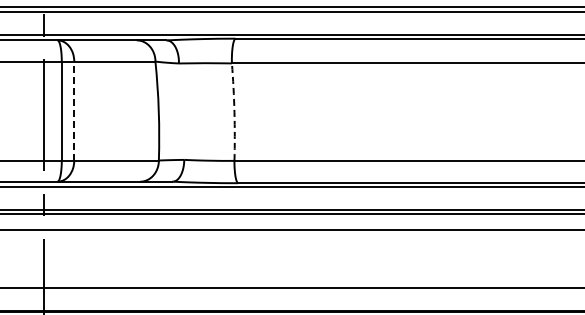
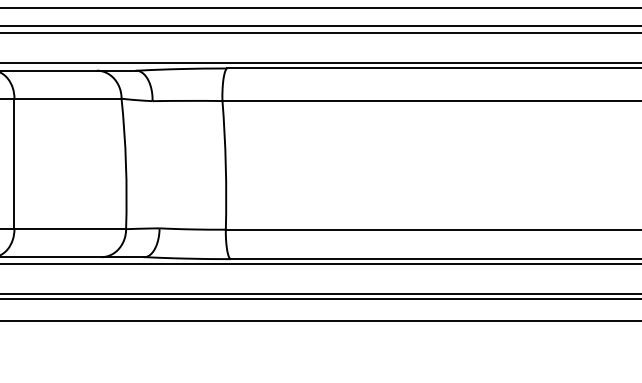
line: (74, 110) -> (14, 163), dashed -> solid
arc: (234, 112) -> (225, 165), dashed -> solid

